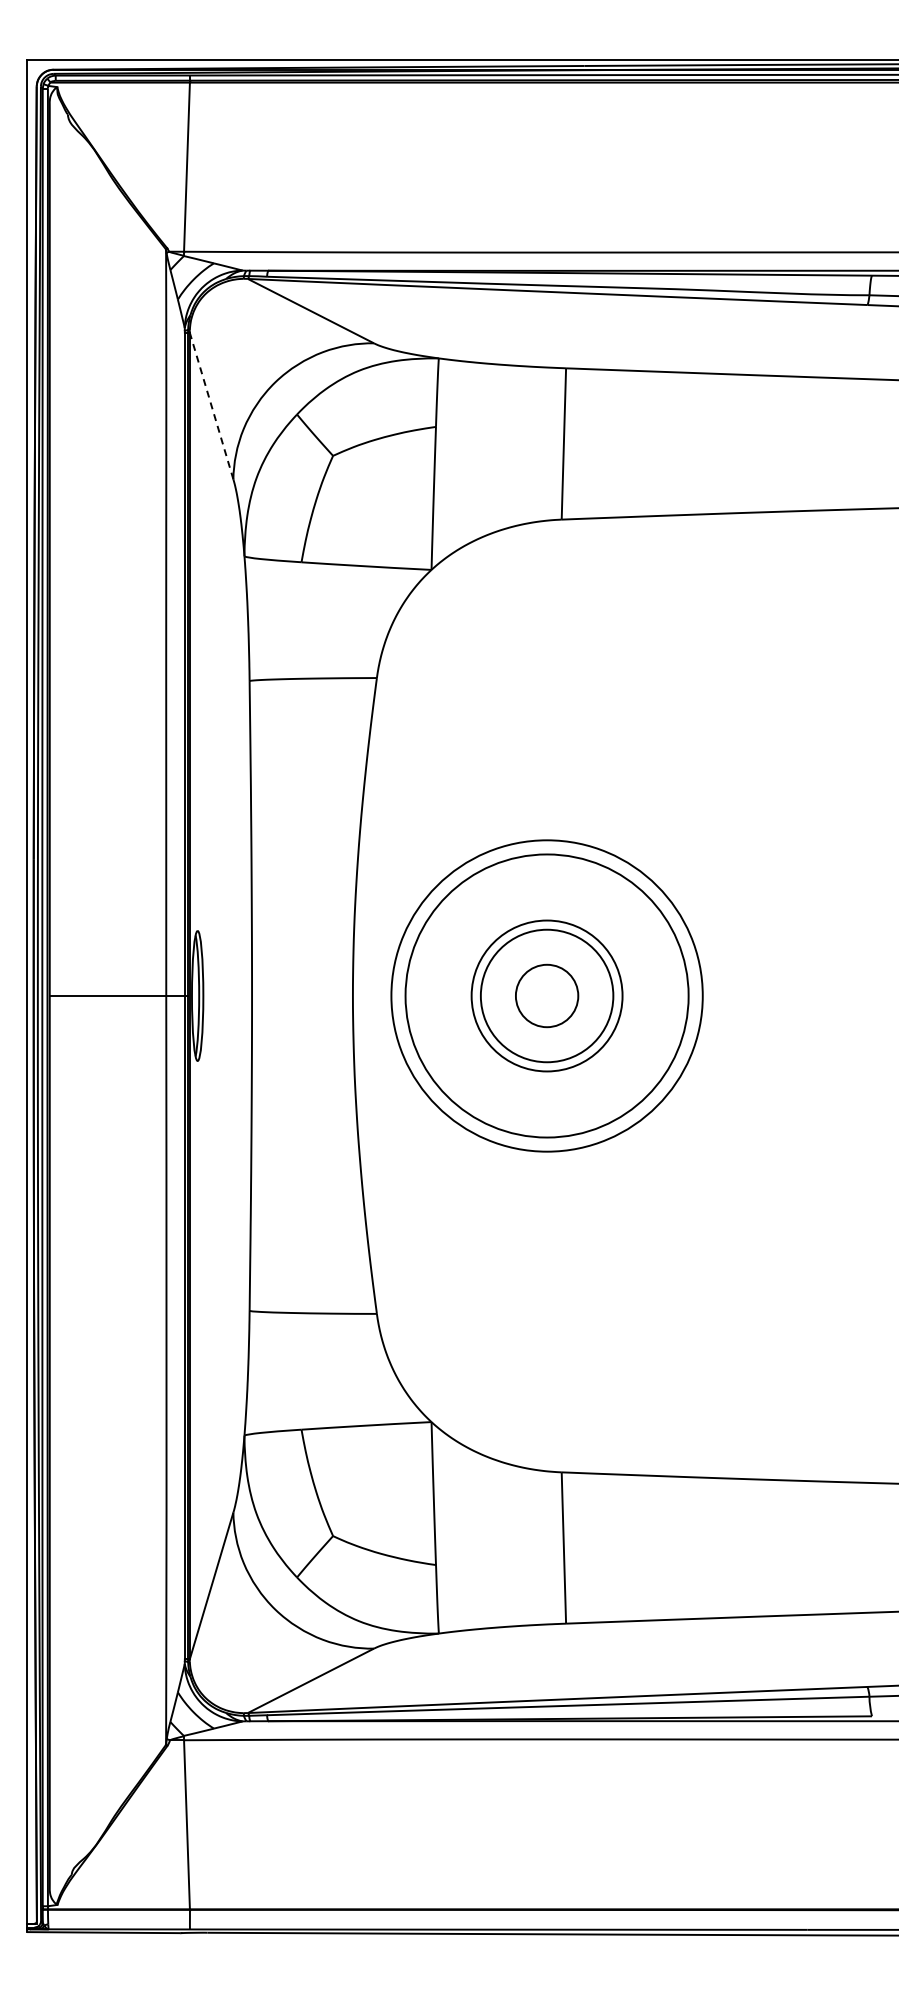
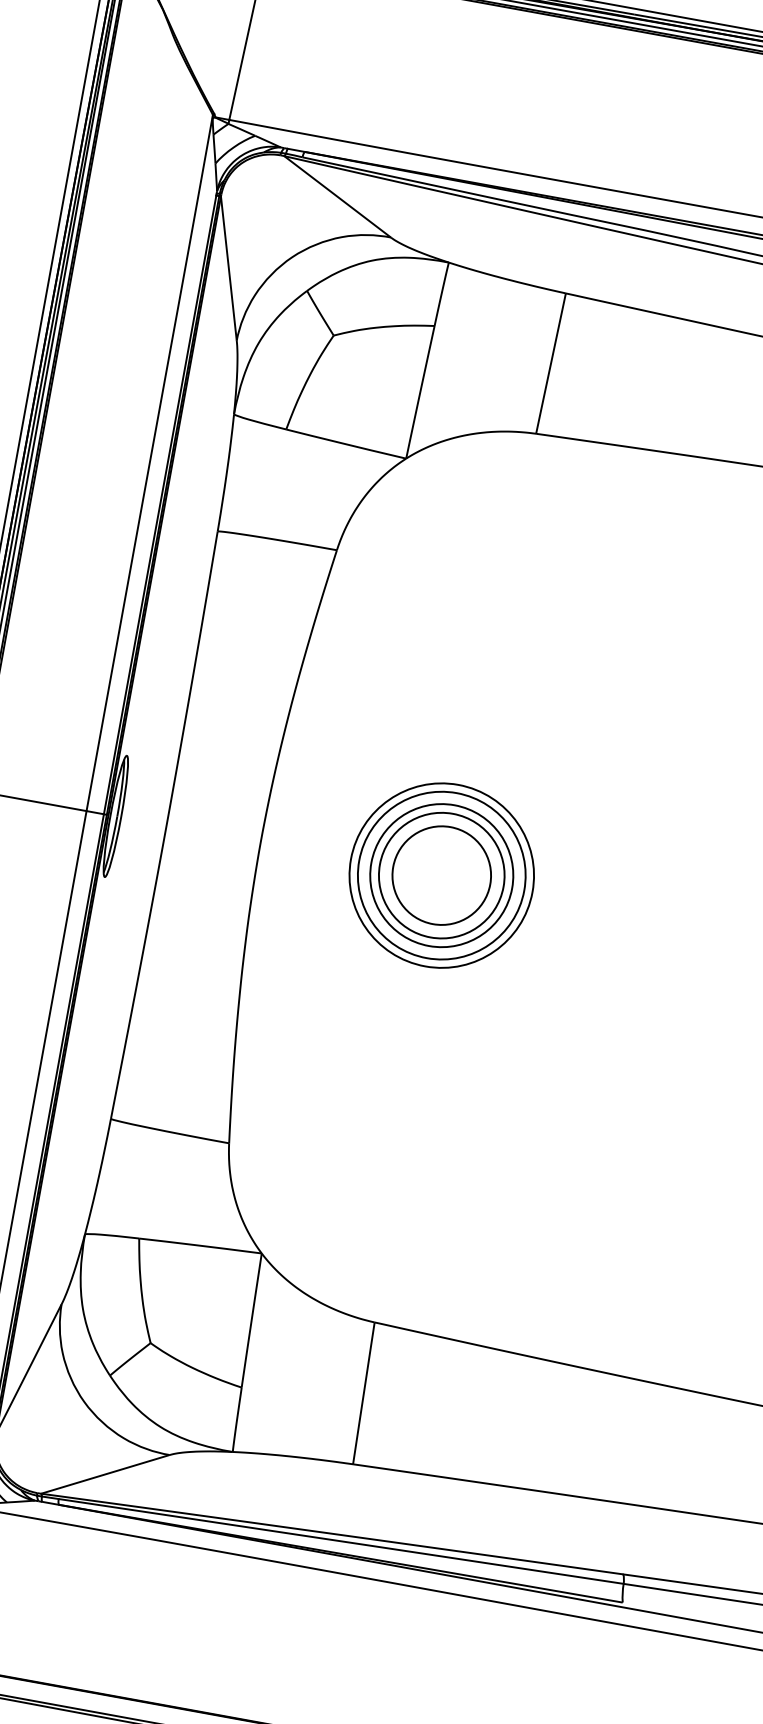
line: (211, 404) -> (229, 267), dashed -> solid
circle: (546, 995) -> (441, 875), size x0.62
circle: (546, 995) -> (441, 875), size x0.62
circle: (547, 996) -> (442, 876), size x1.67

